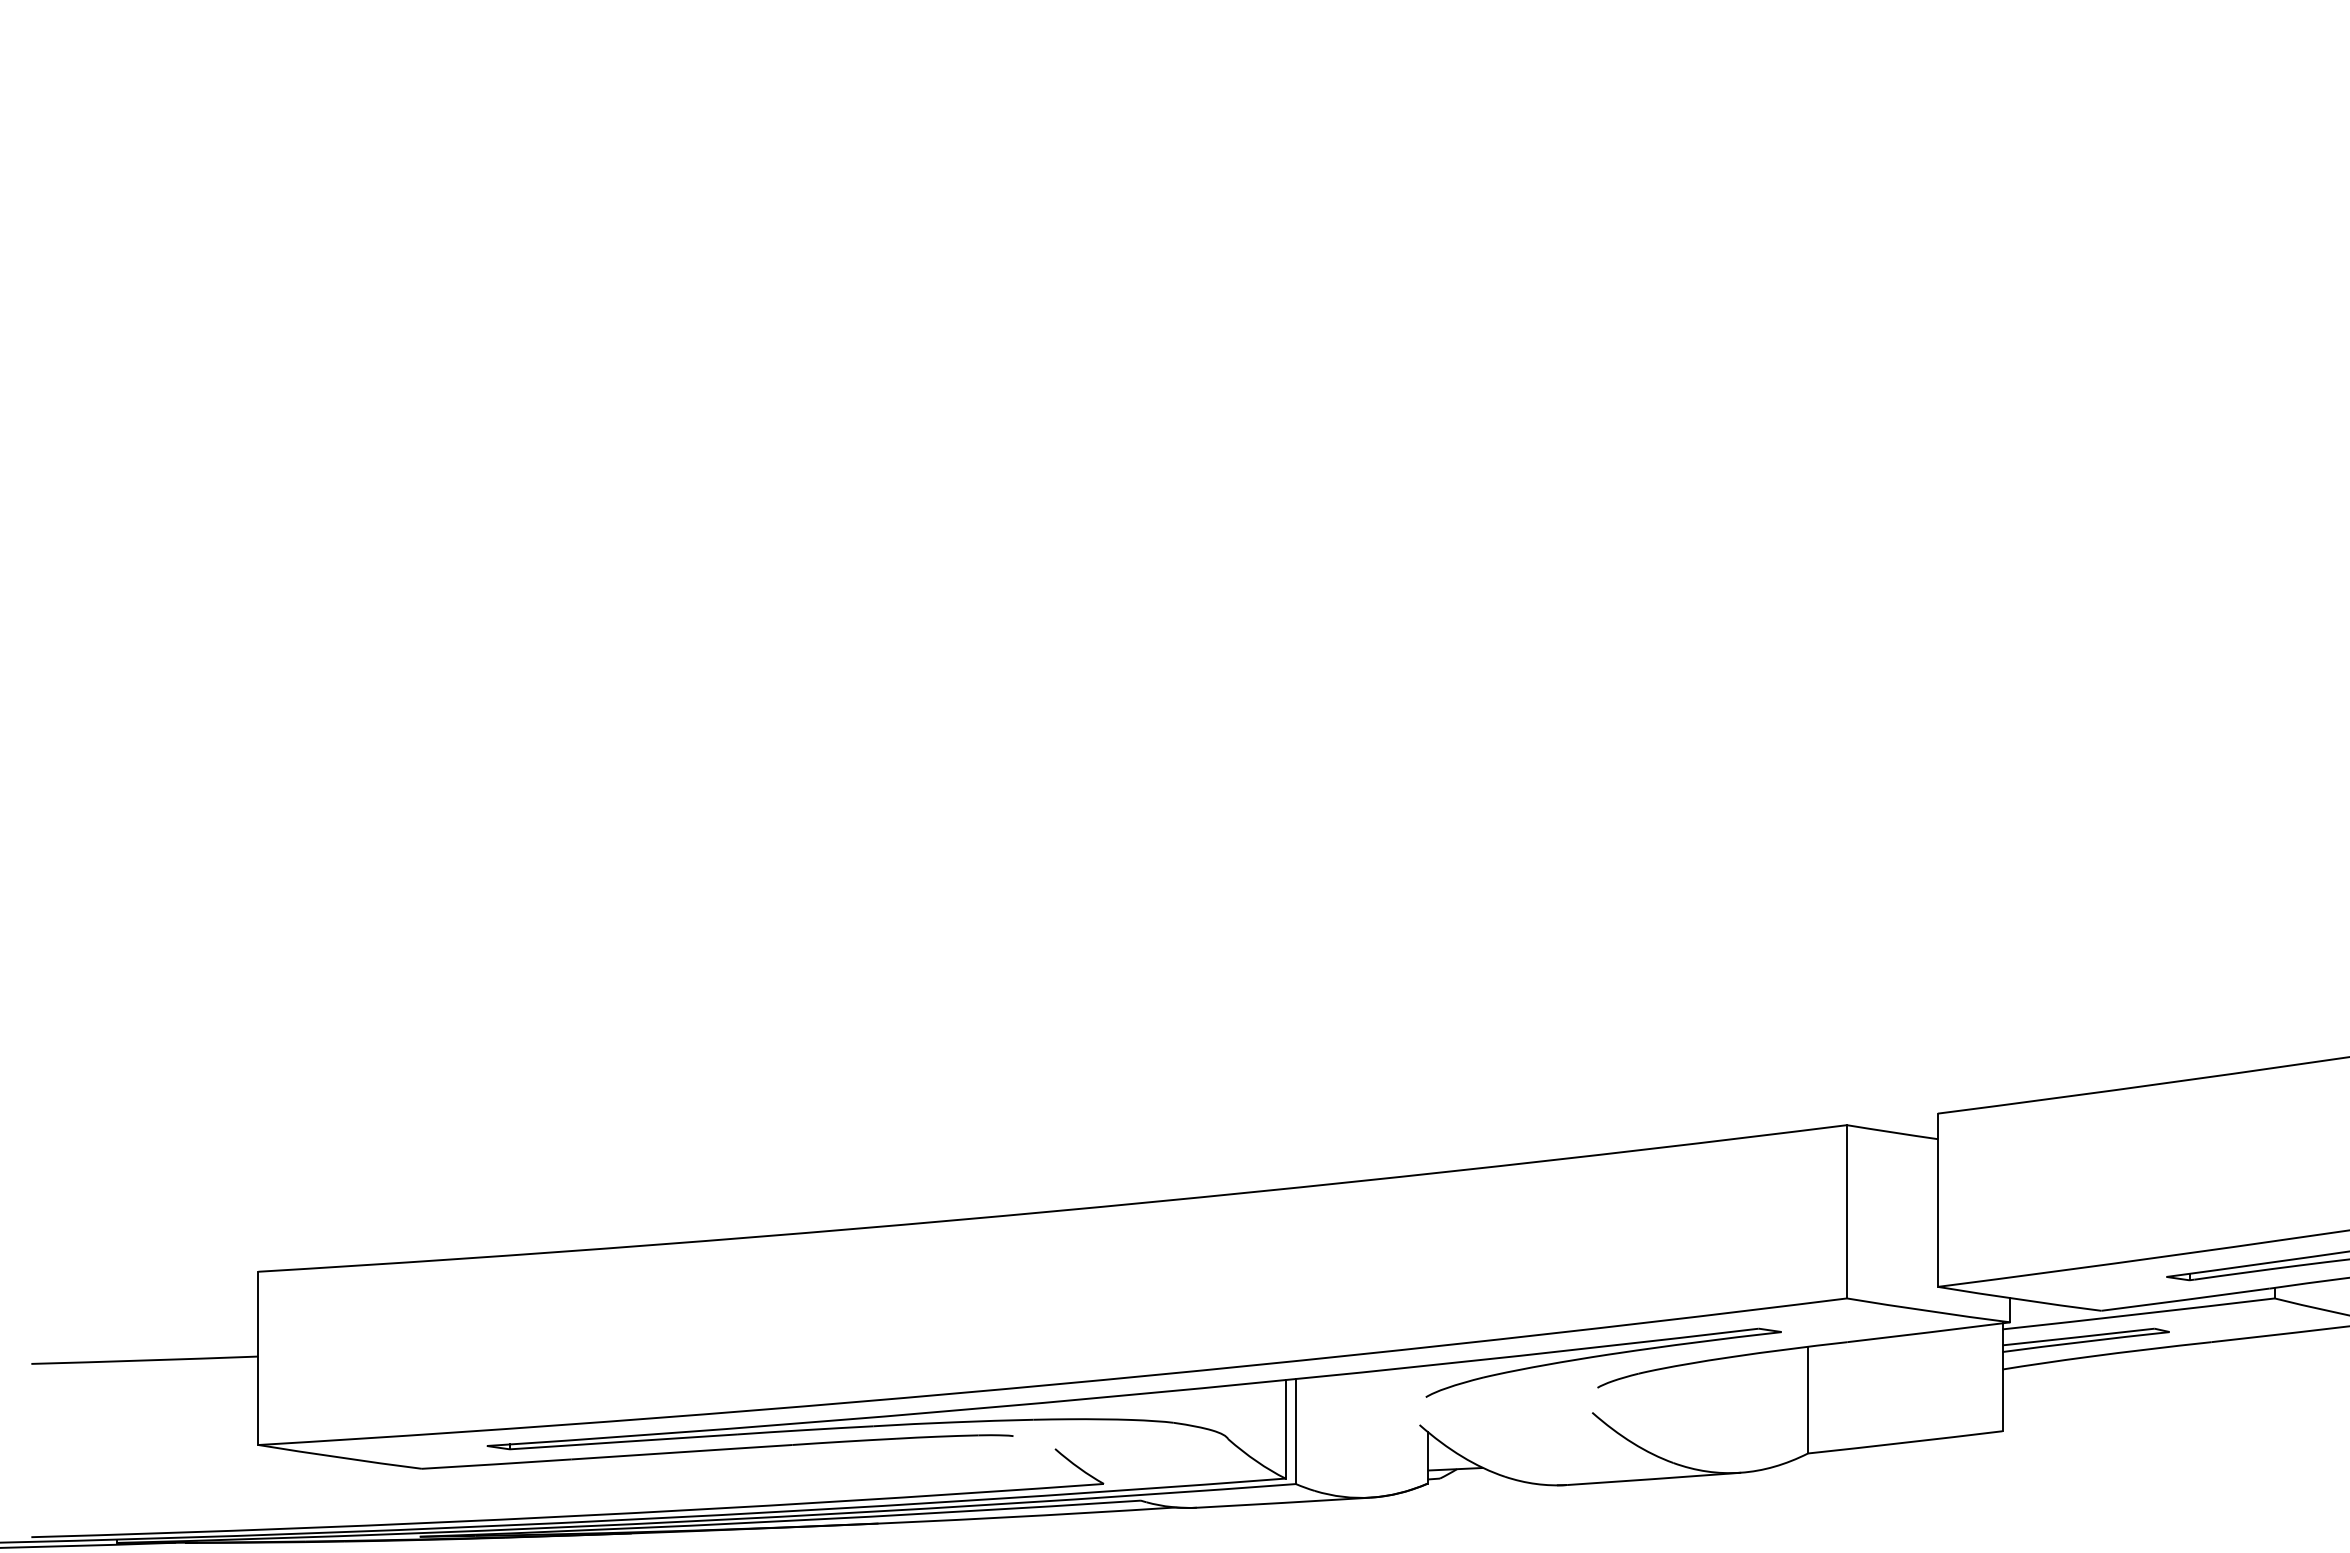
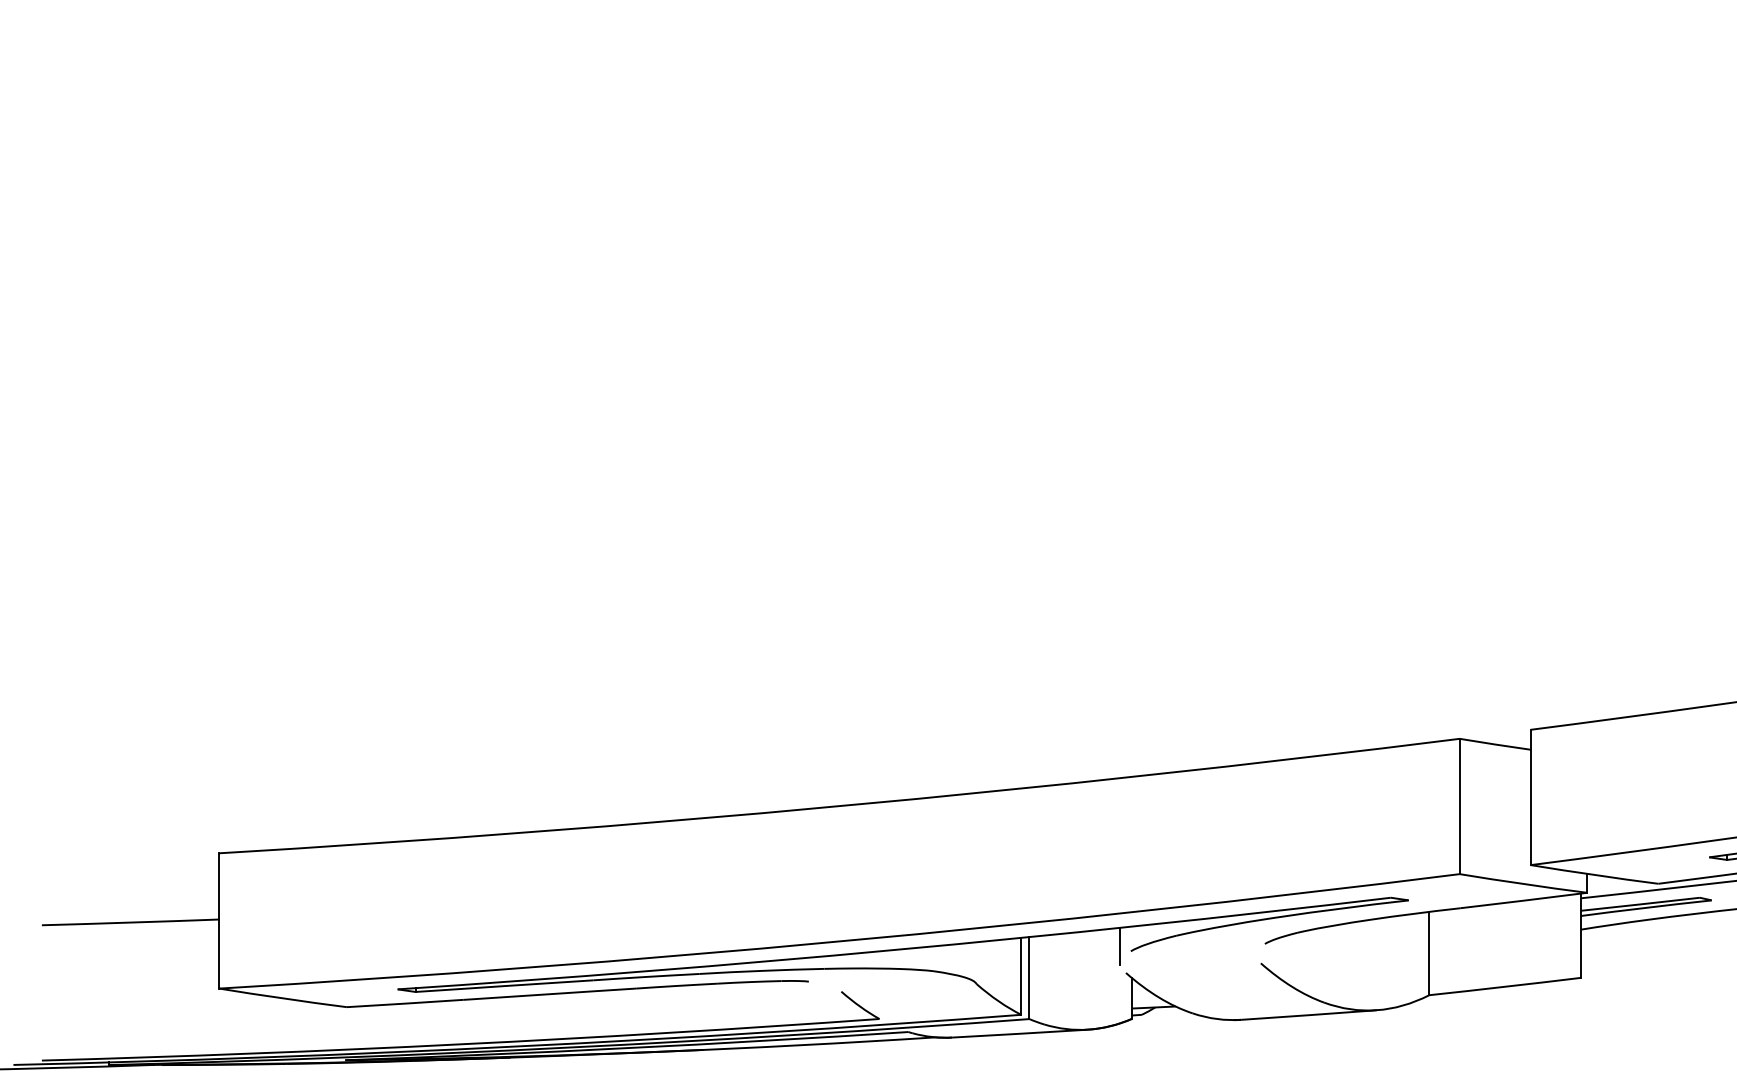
line: (1412, 1390) -> (1120, 946), added

